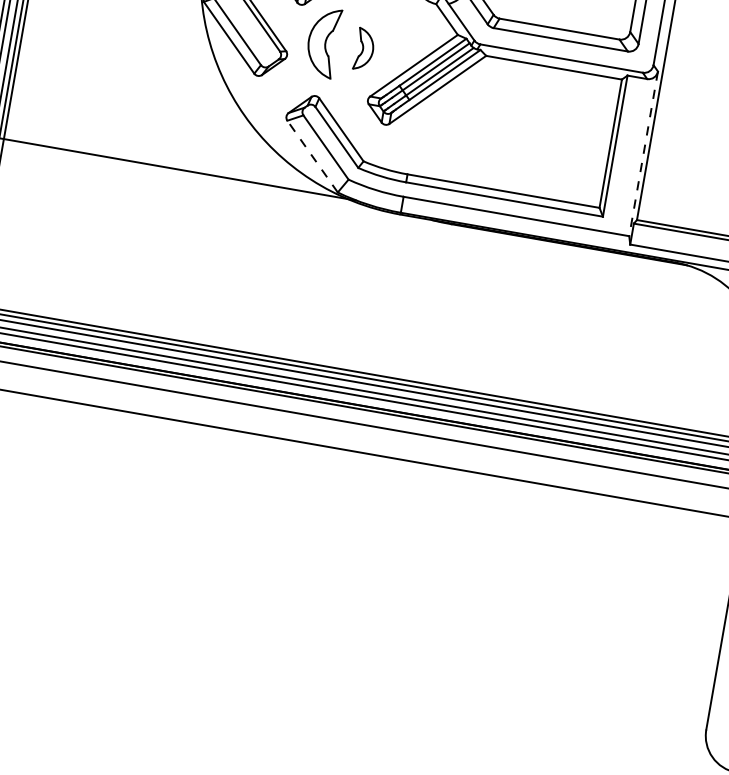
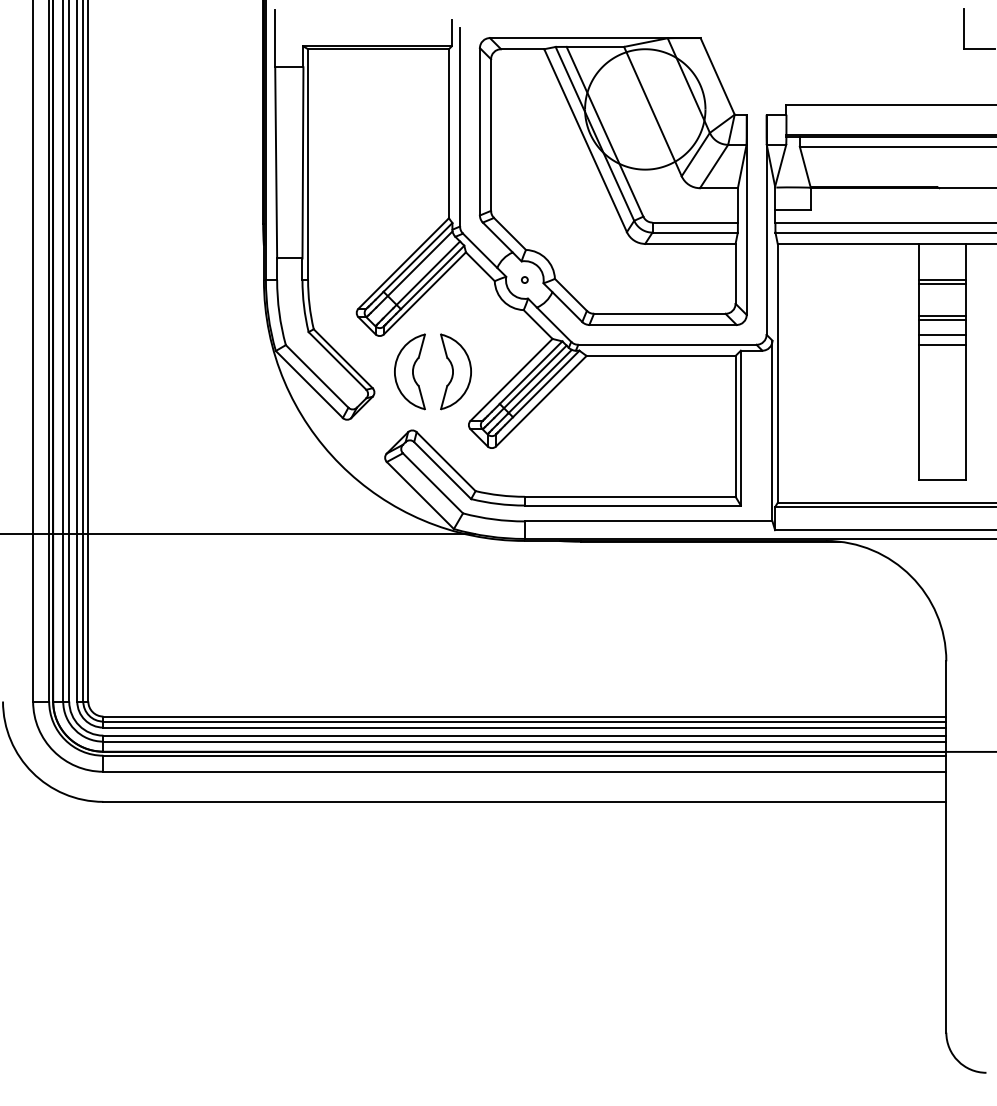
part: (364, 49) -> (455, 371), size x1.67
line: (643, 154) -> (772, 431), dashed -> solid
line: (312, 156) -> (420, 495), dashed -> solid

